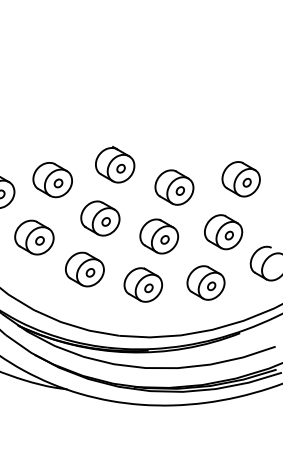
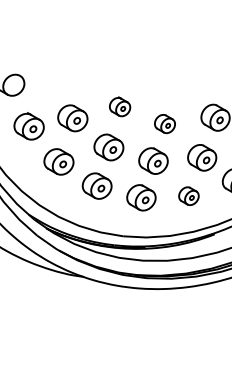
part: (114, 164) -> (119, 106), size x0.7
part: (173, 186) -> (164, 123), size x0.7
part: (205, 281) -> (188, 195), size x0.7

